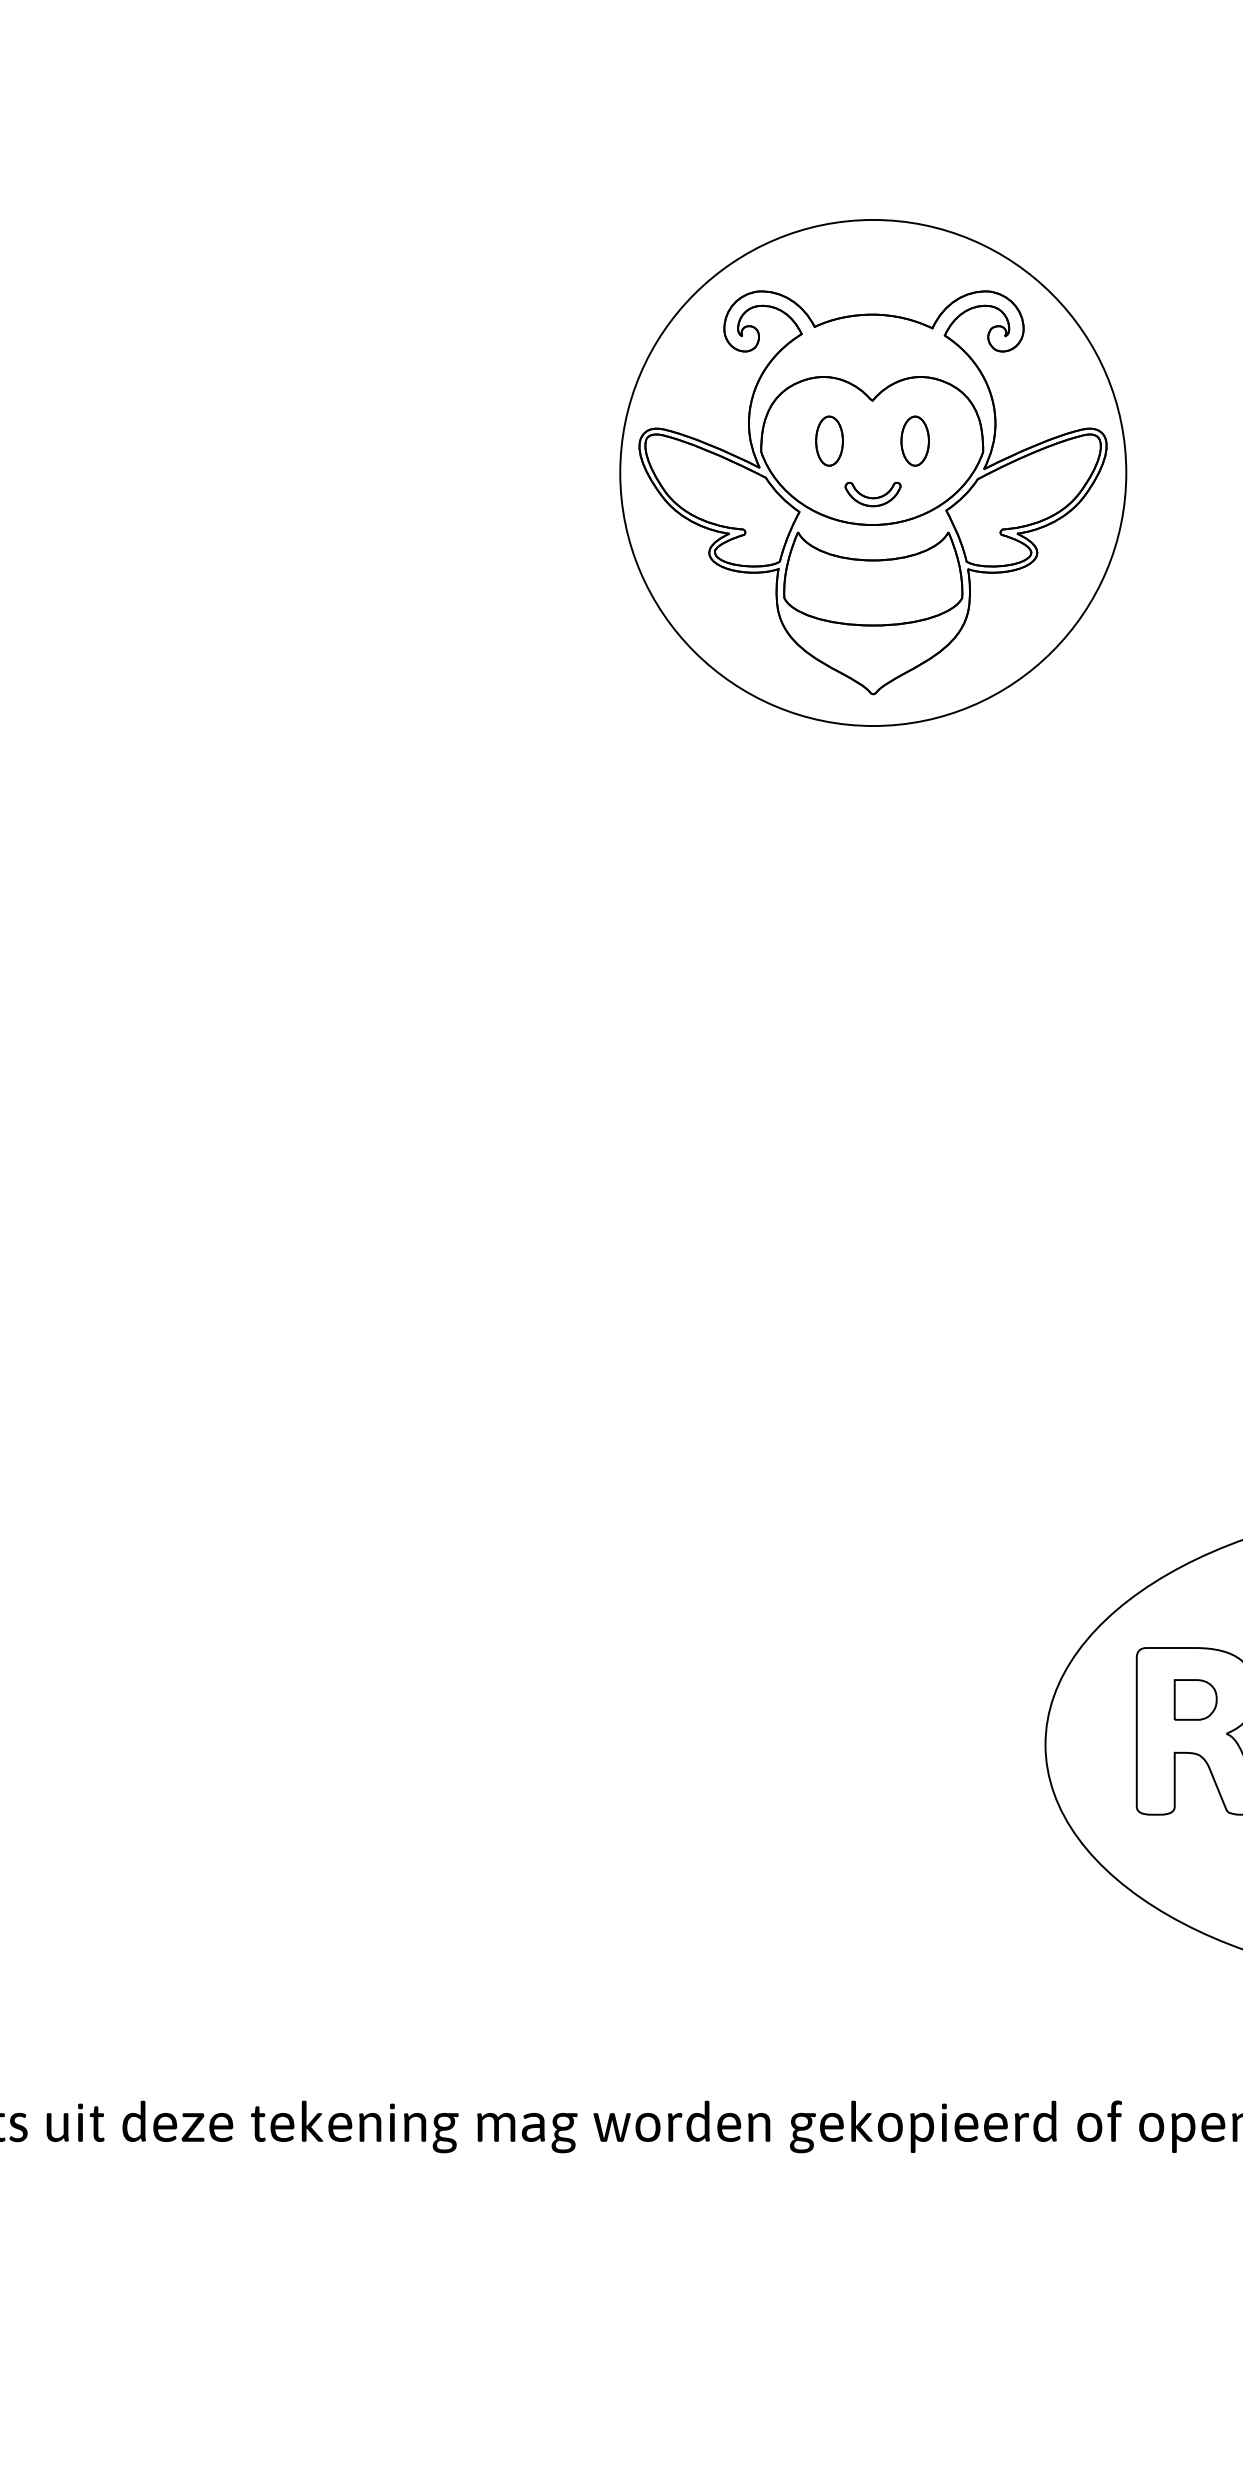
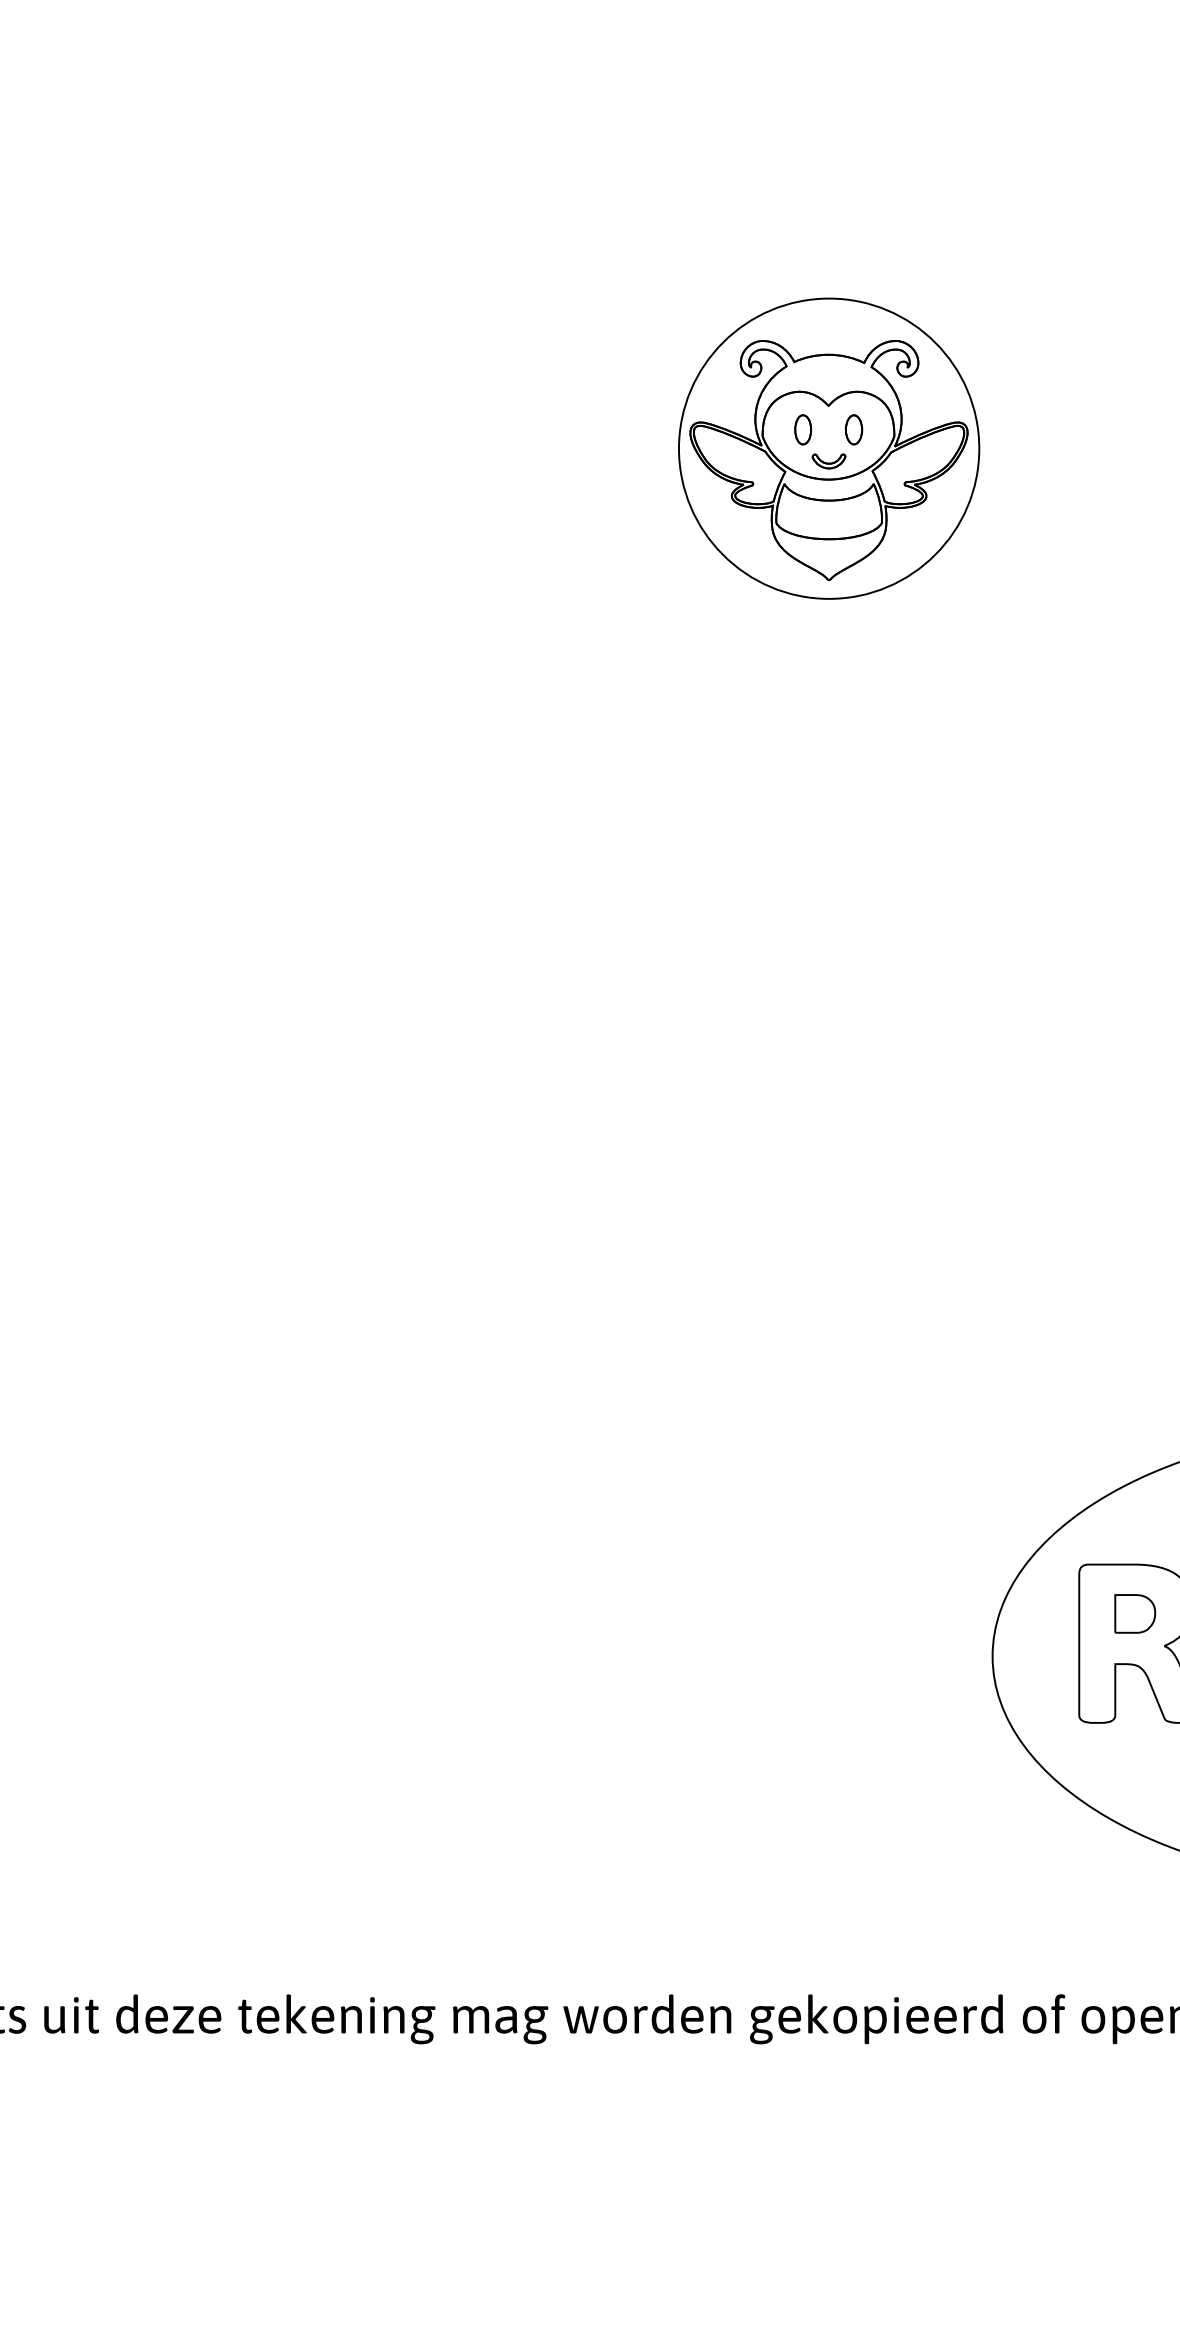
part: (873, 472) -> (829, 448), size x0.62

